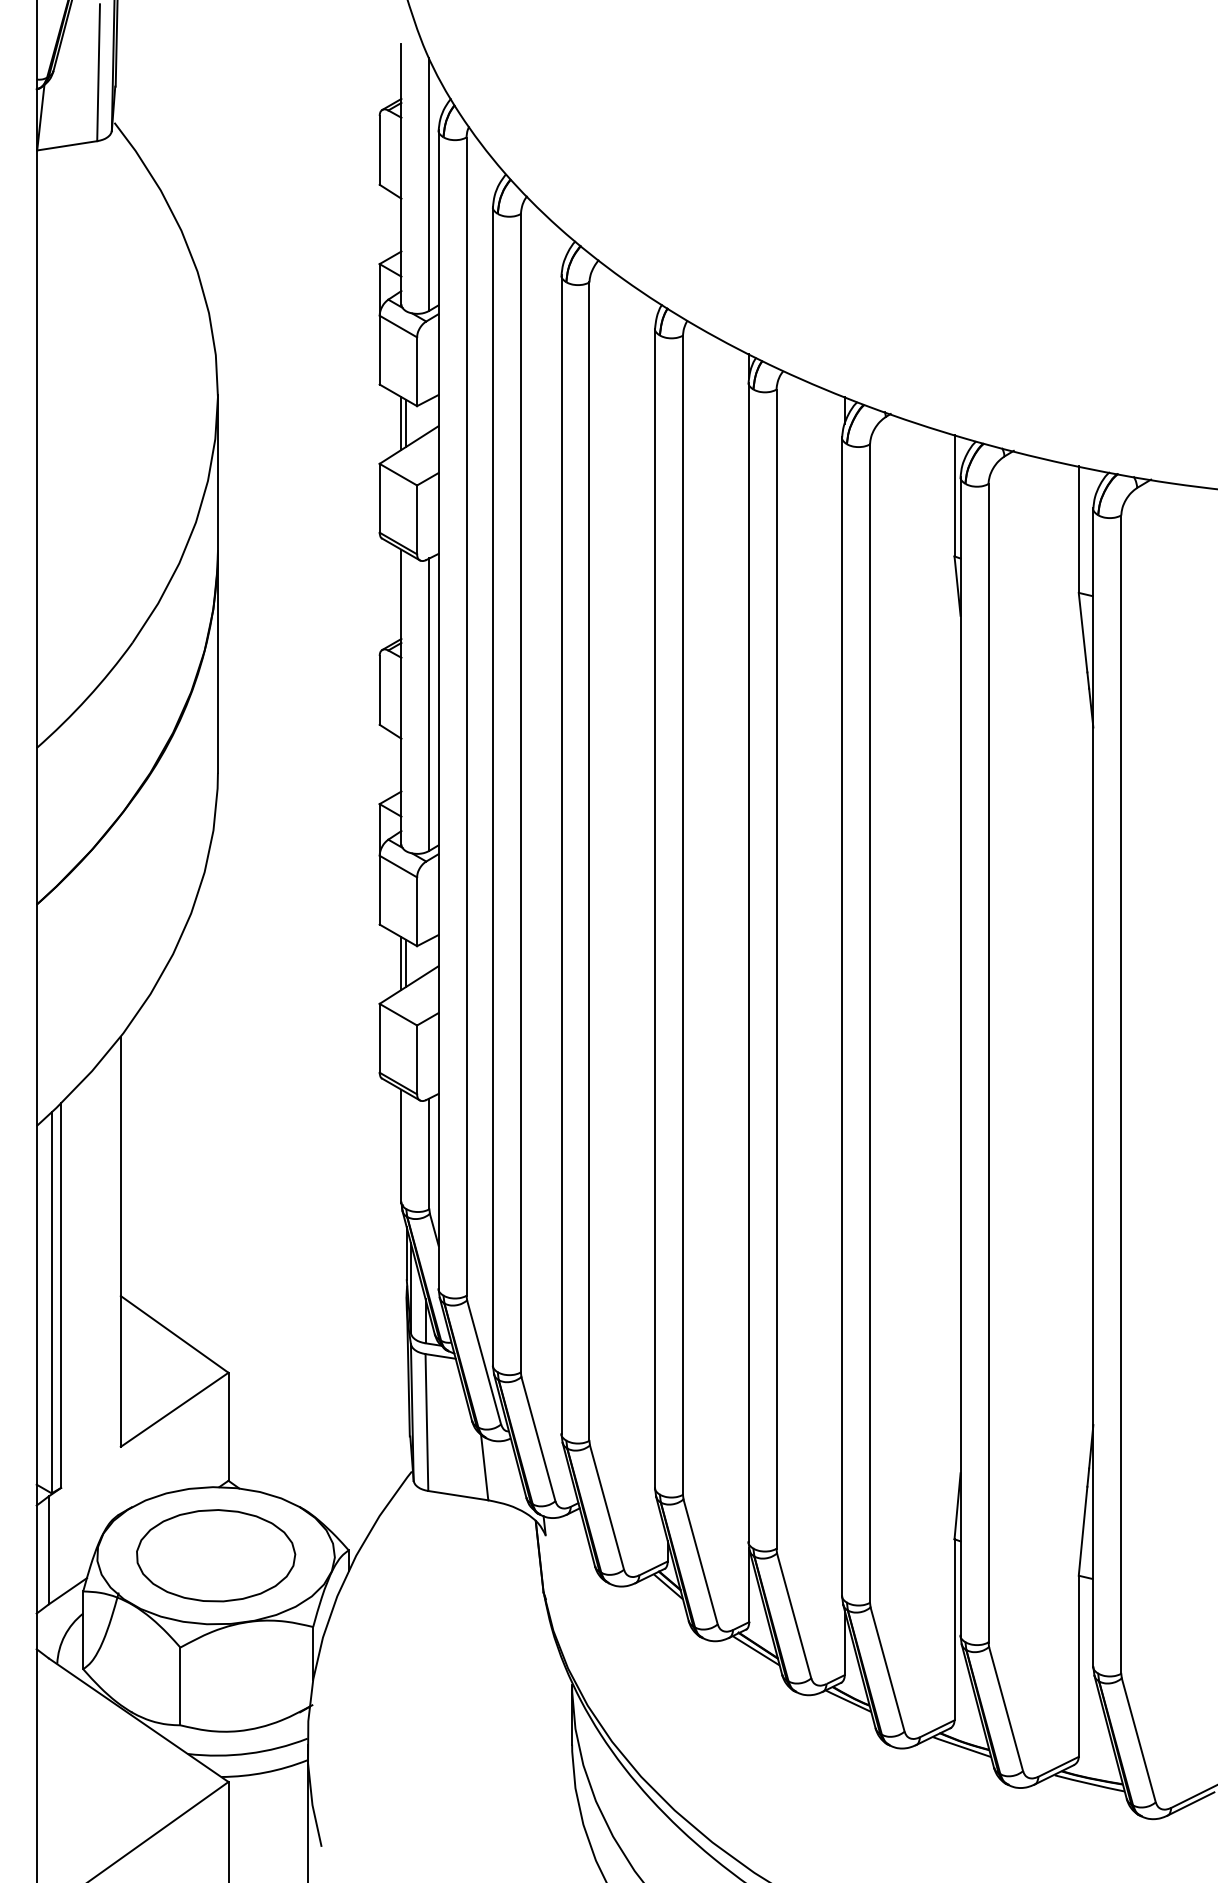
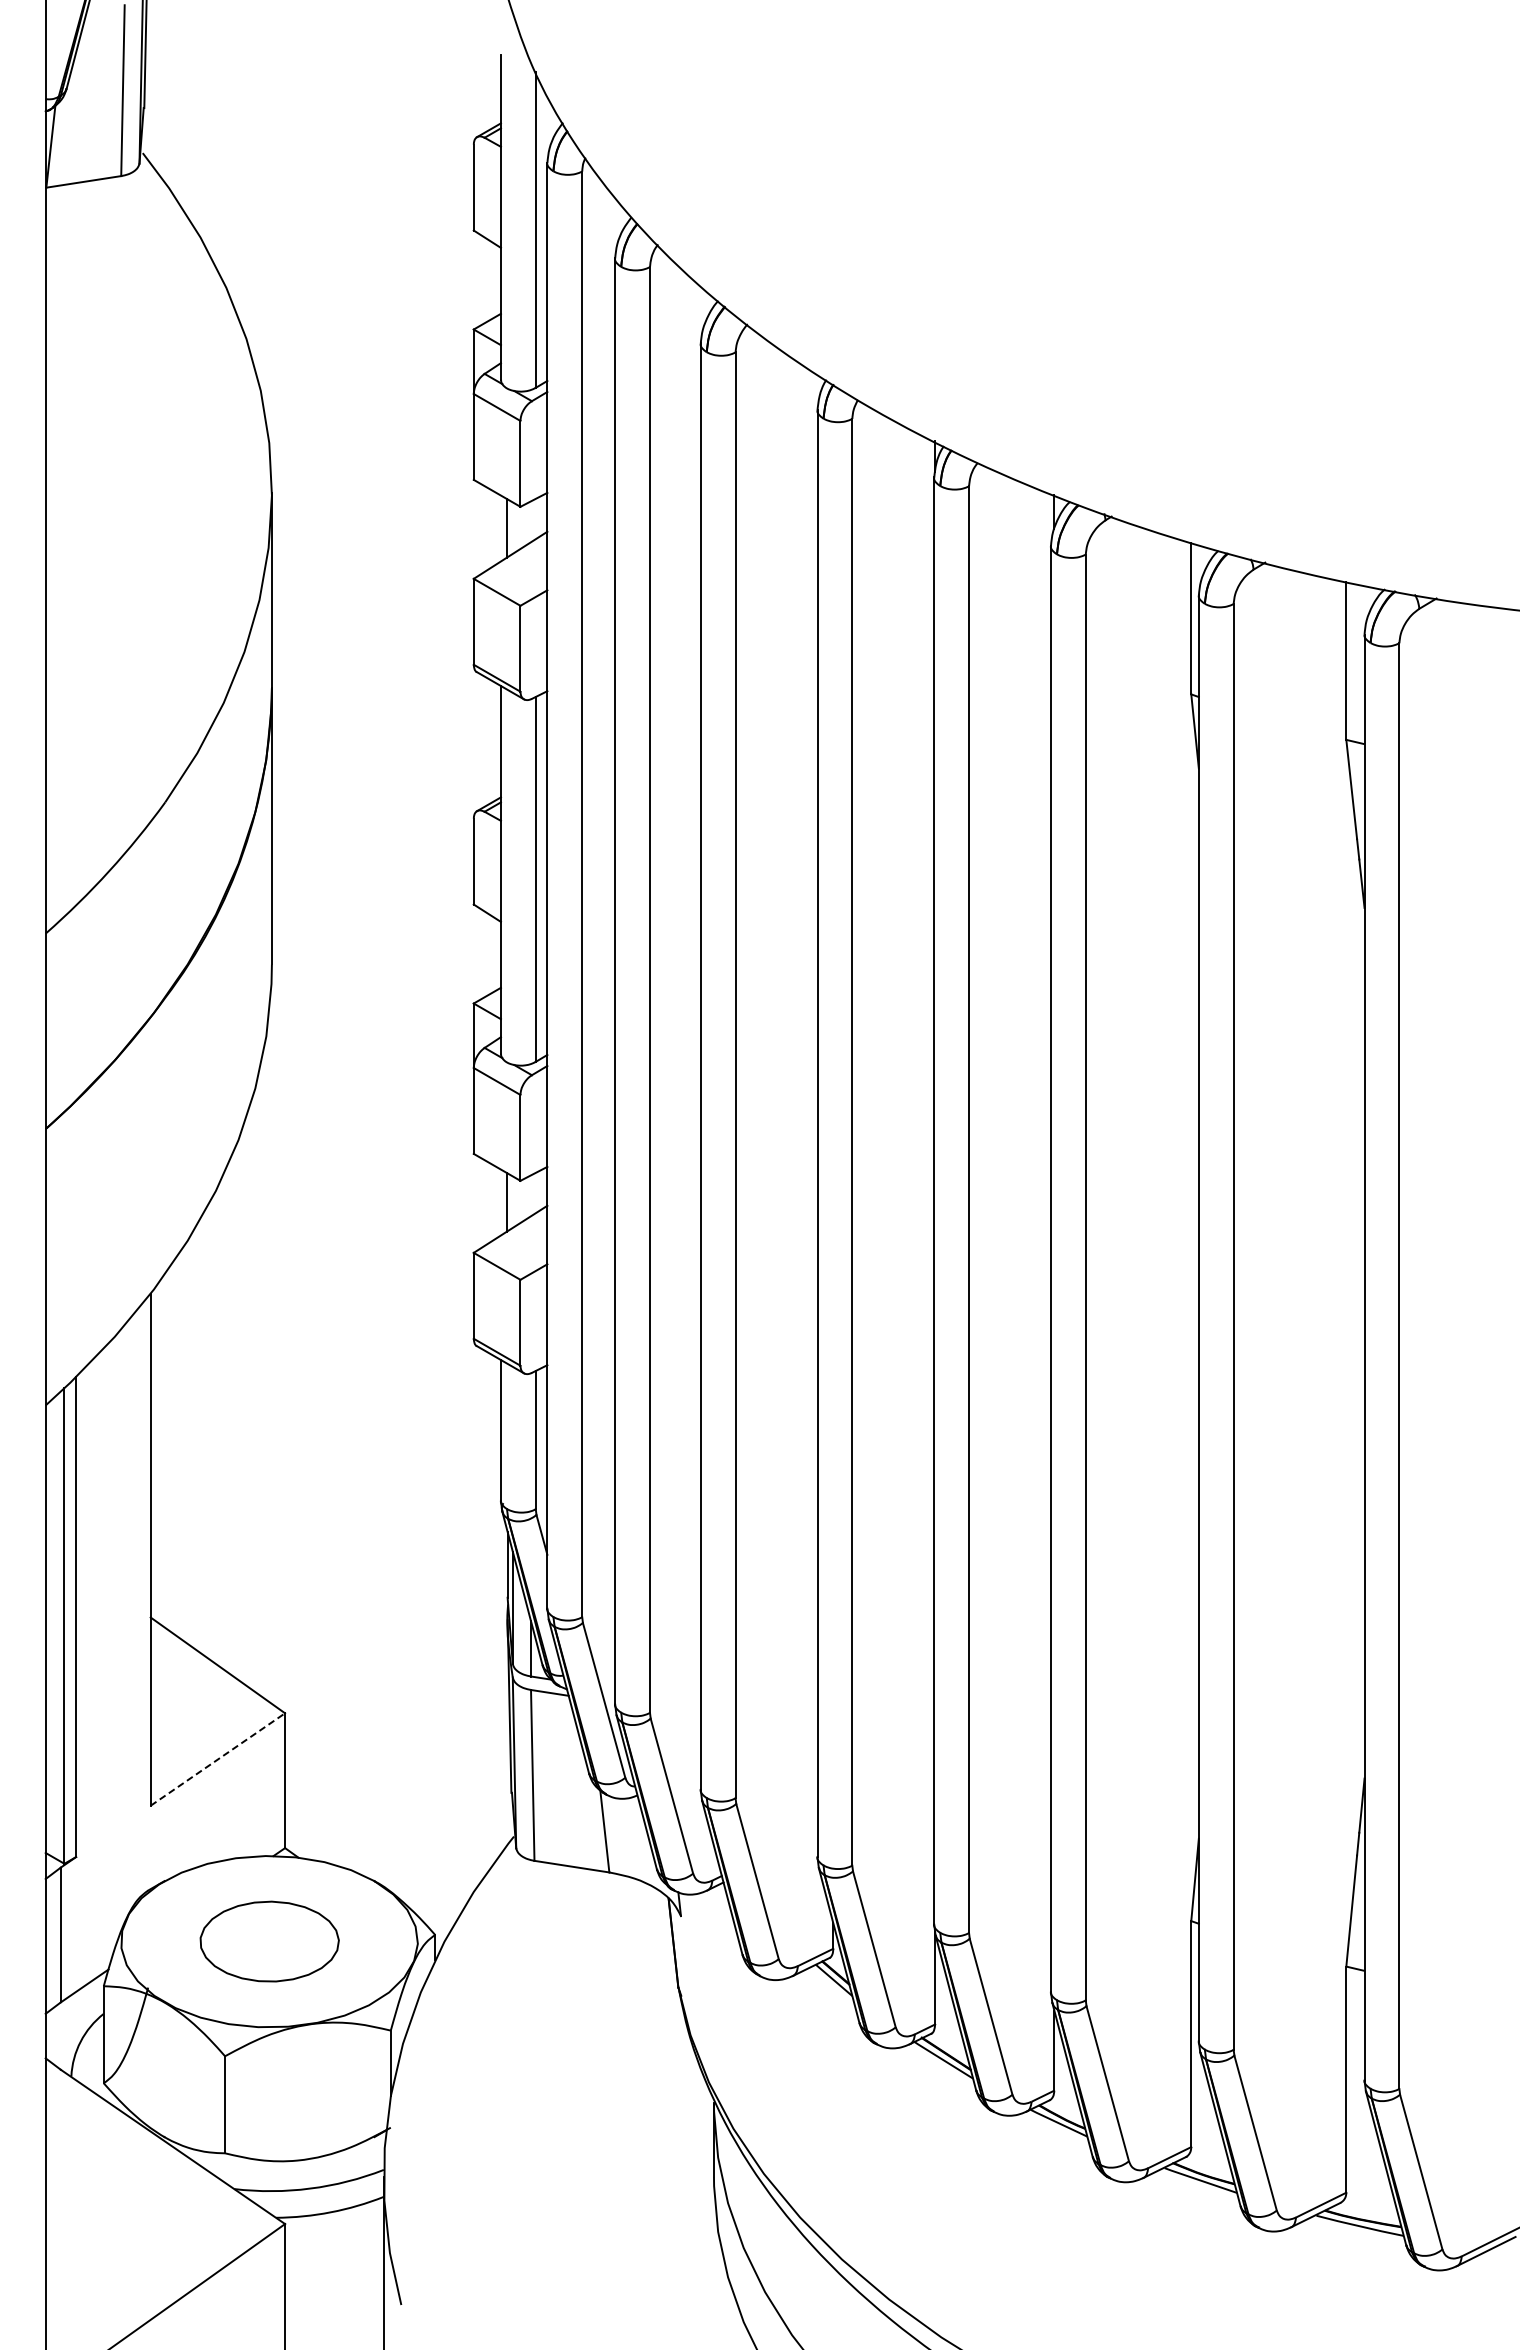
line: (401, 423) -> (500, 528), removed
line: (401, 963) -> (500, 1202), removed
line: (174, 1409) -> (217, 1759), solid -> dashed
part: (216, 1555) -> (269, 1941), size x0.7

